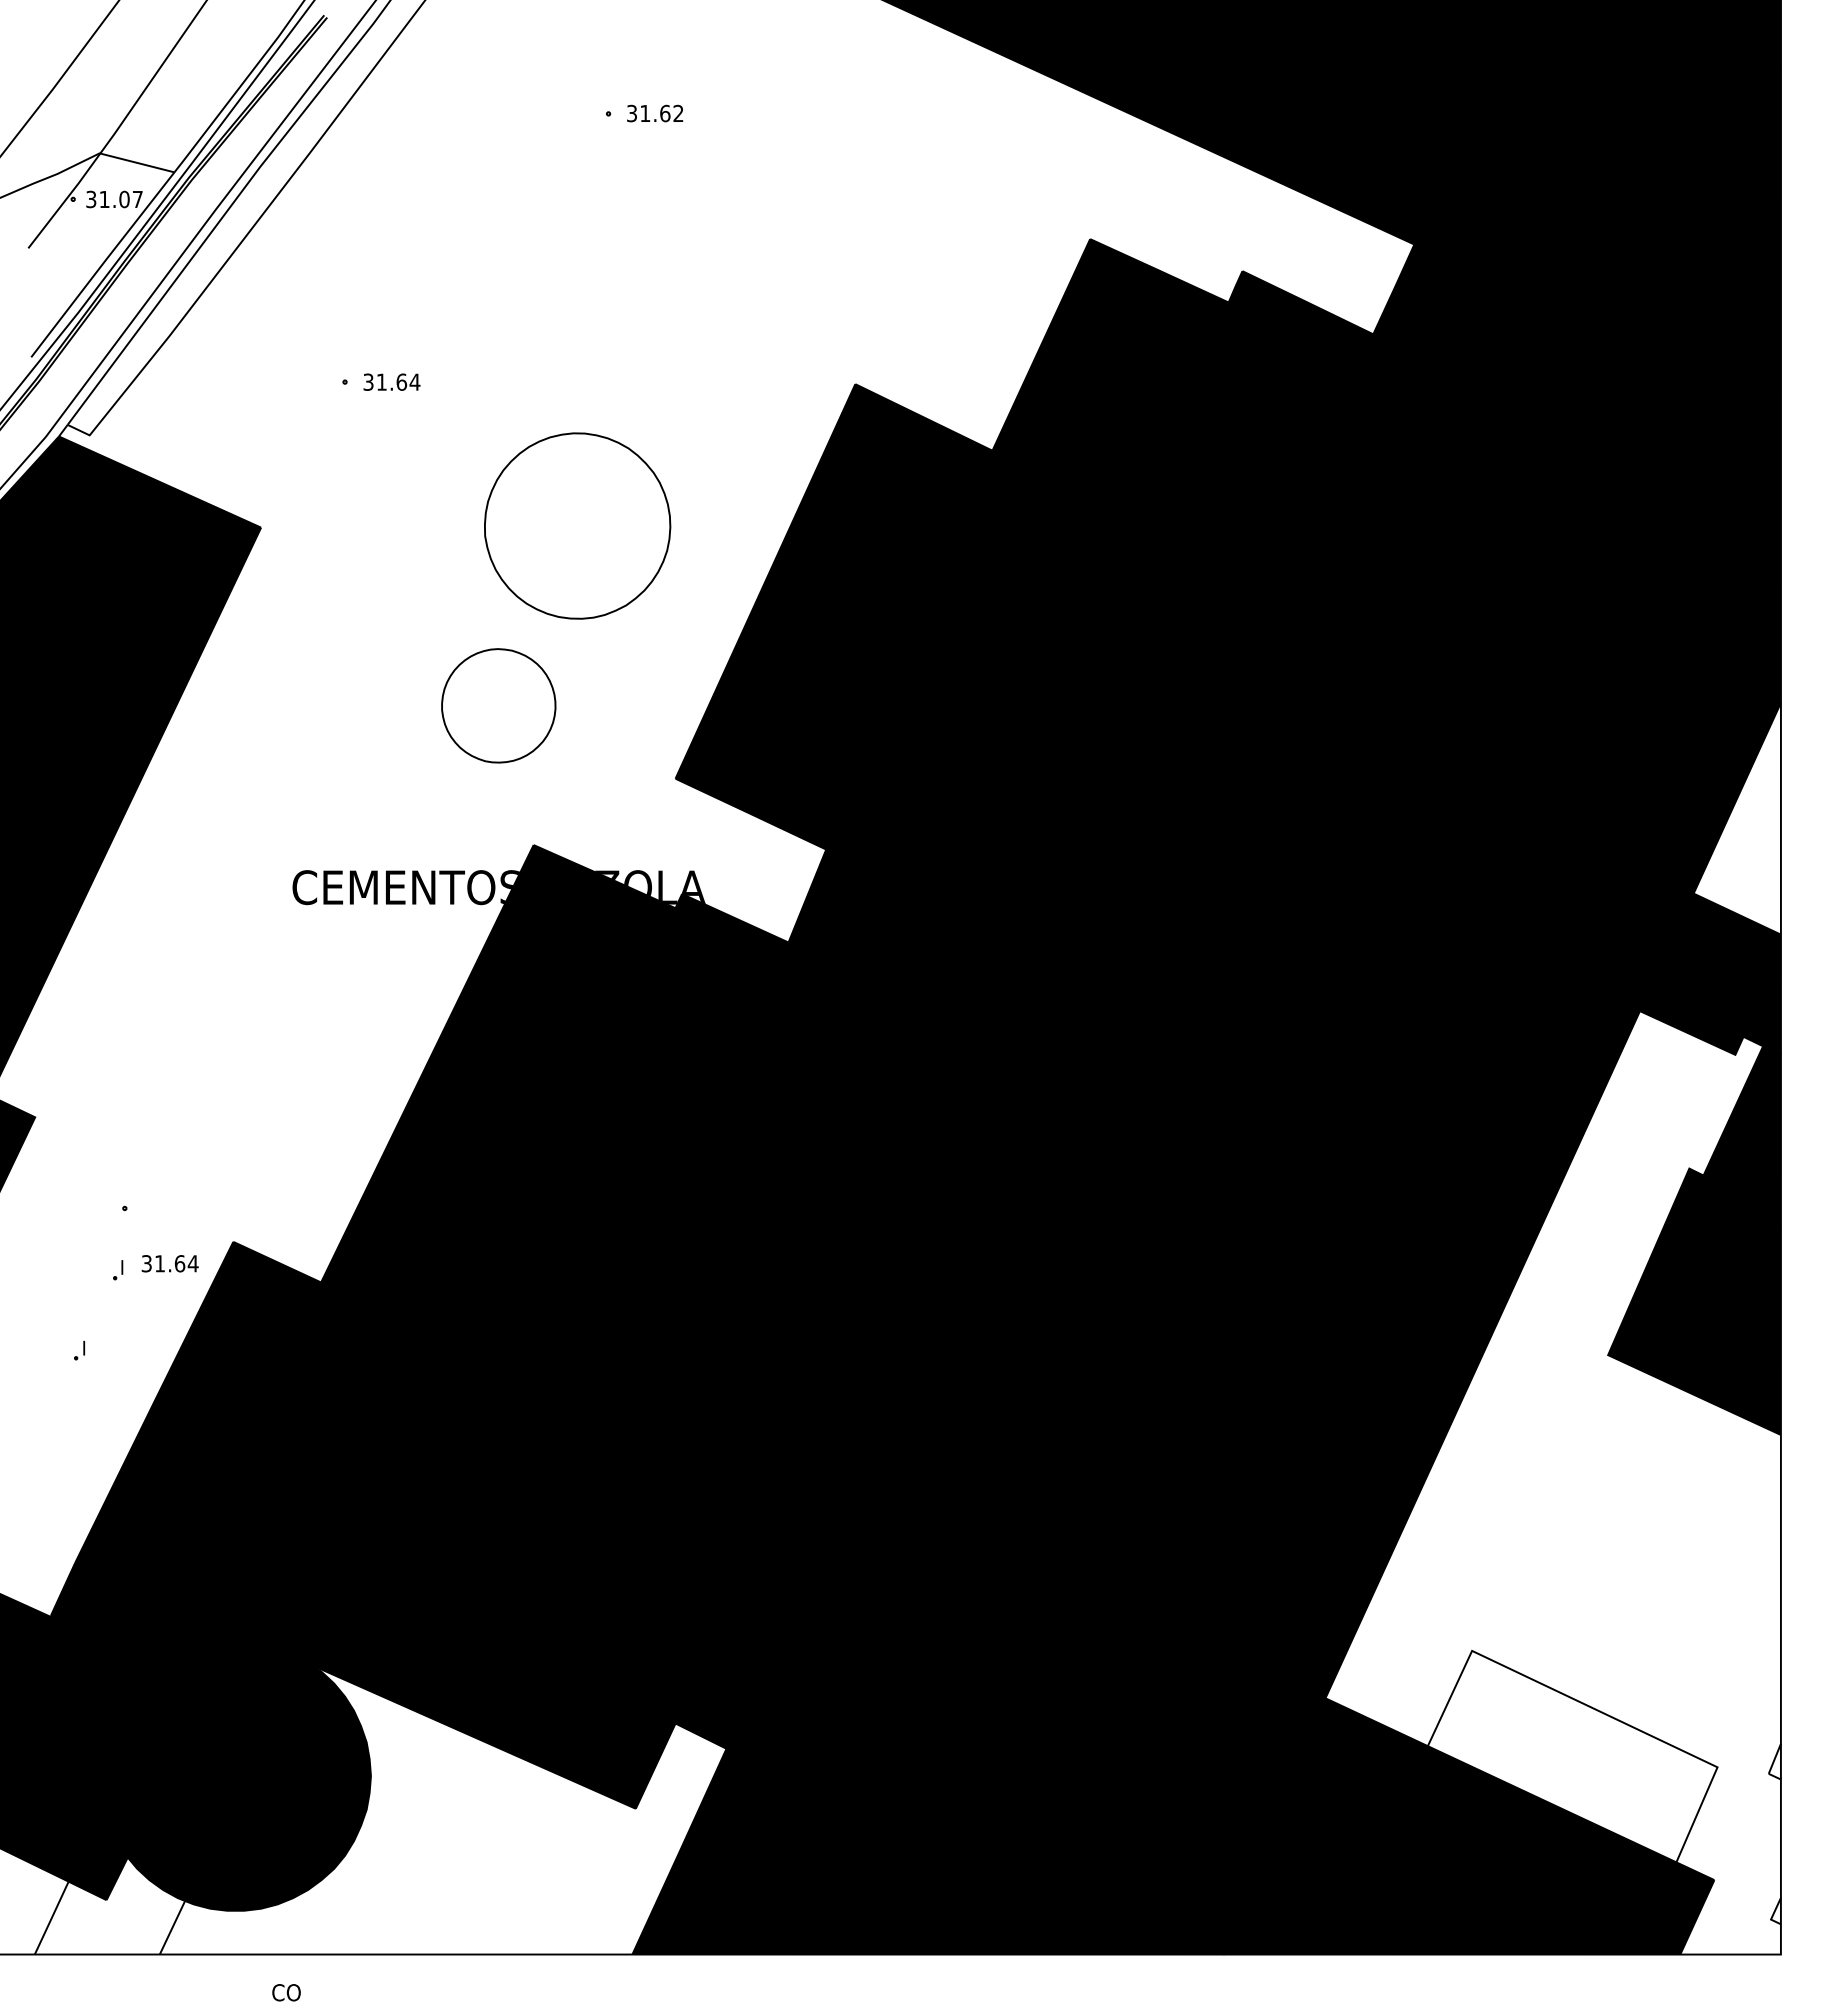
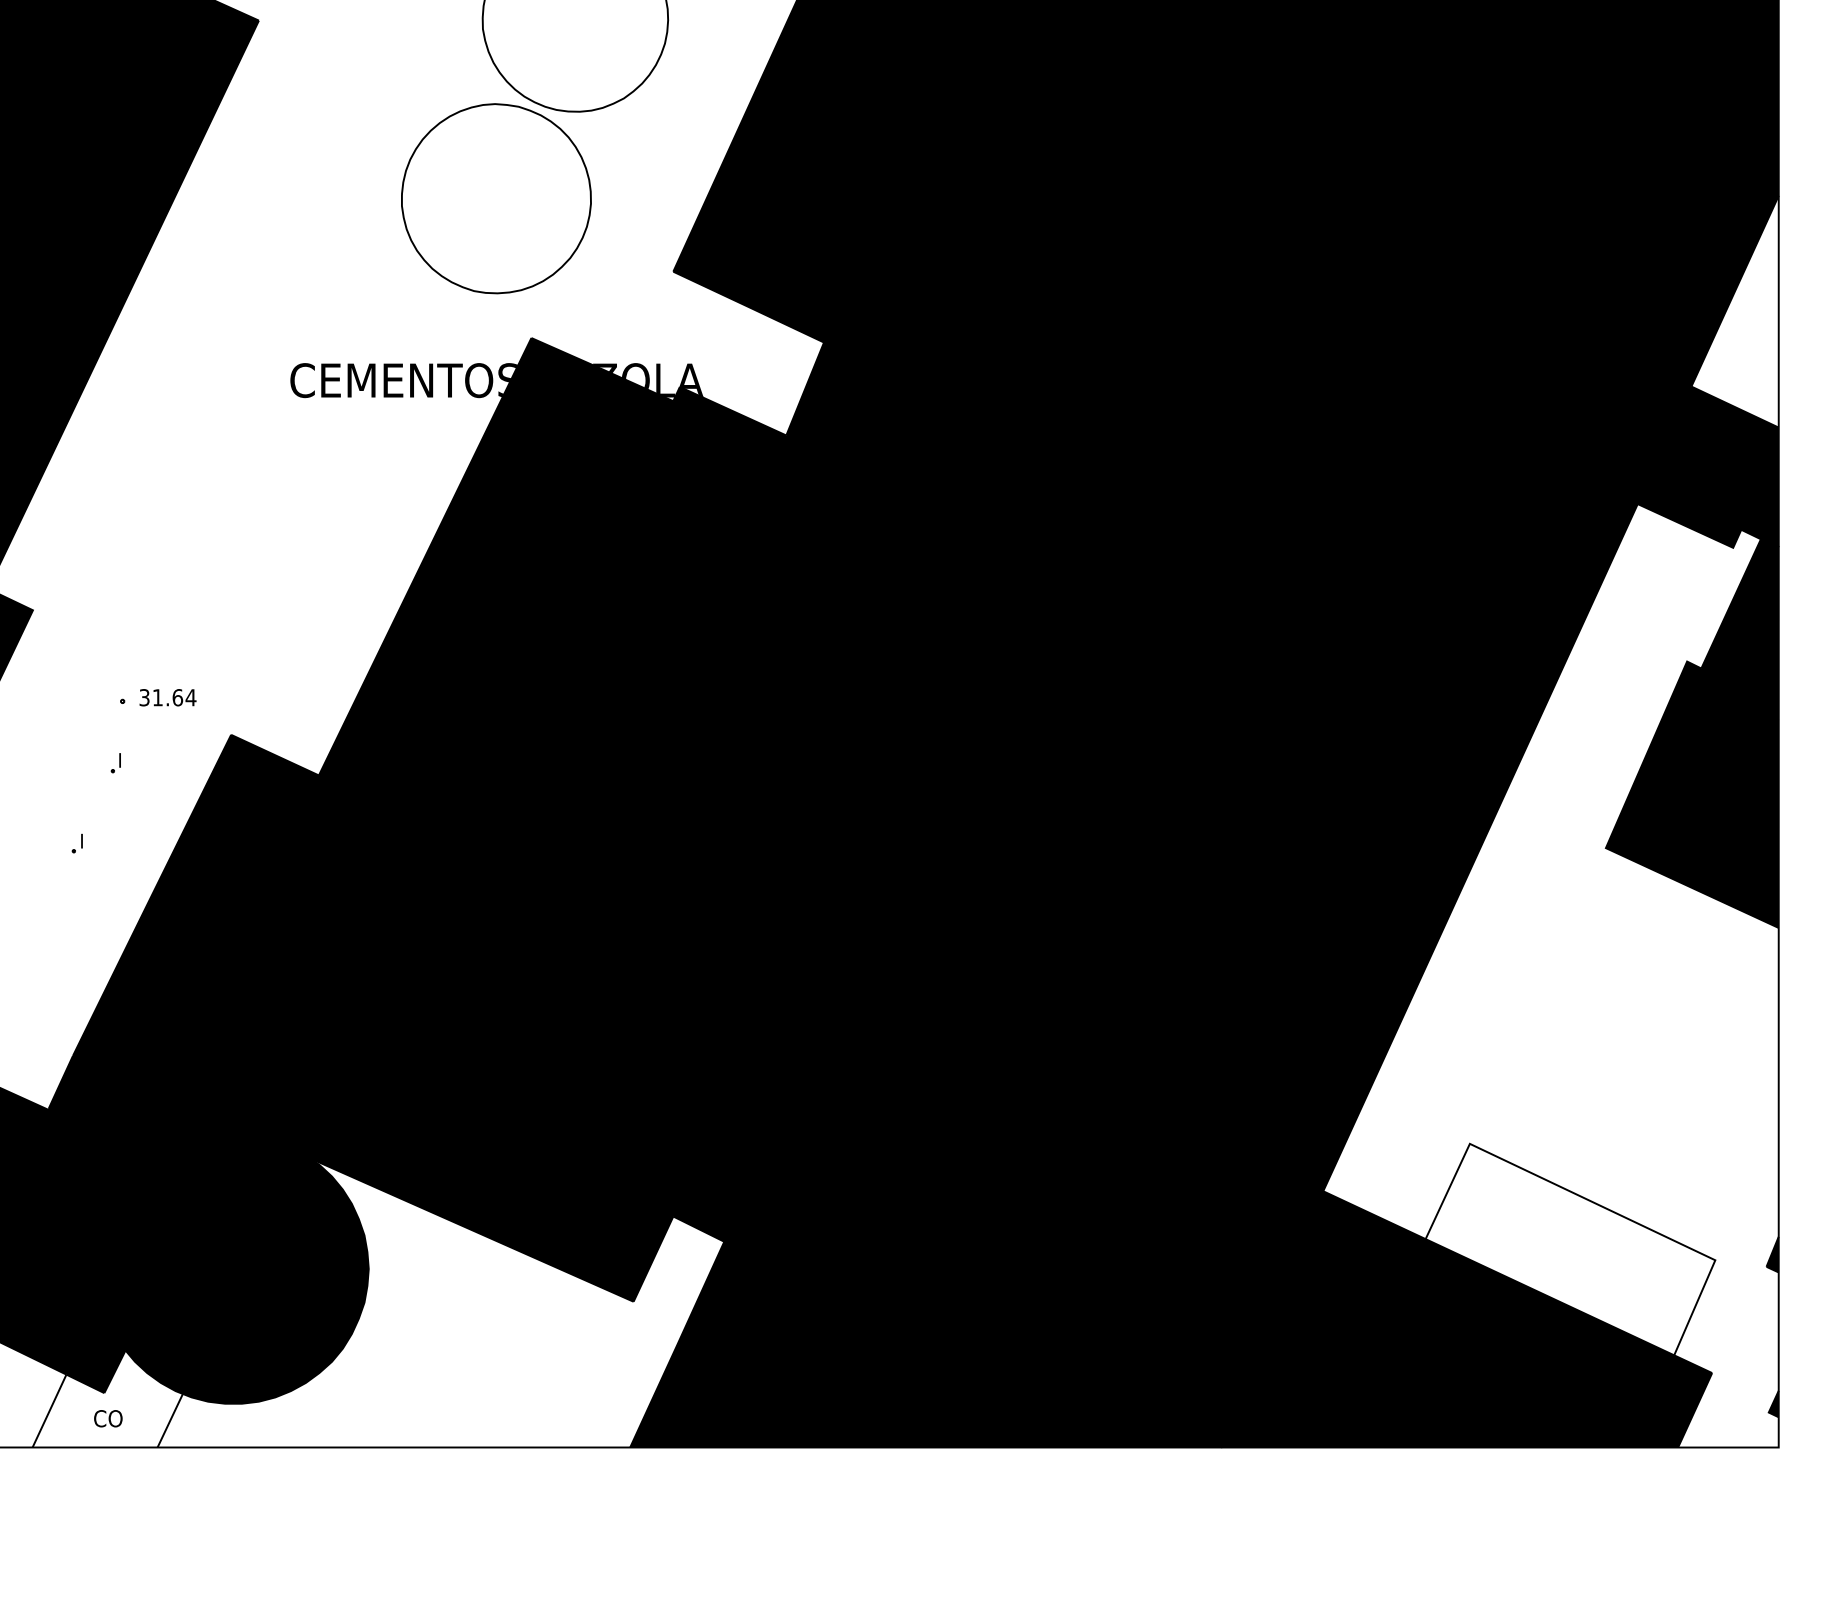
part: (498, 705) -> (496, 198), size x1.67
text: (169, 1263) -> (167, 697), moved
fill: (1774, 1761) -> (1772, 1254), added
fill: (1775, 1910) -> (1773, 1403), added
text: (286, 1992) -> (108, 1418), moved

